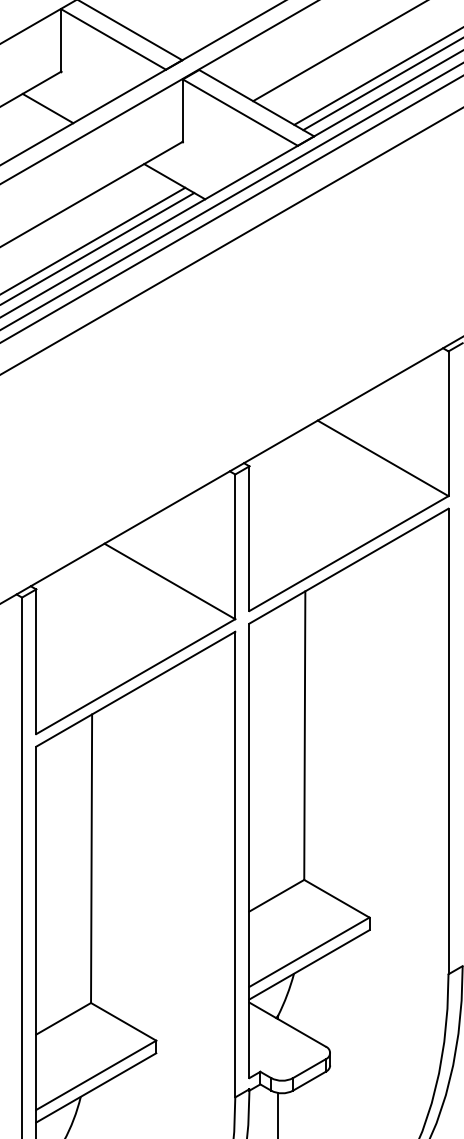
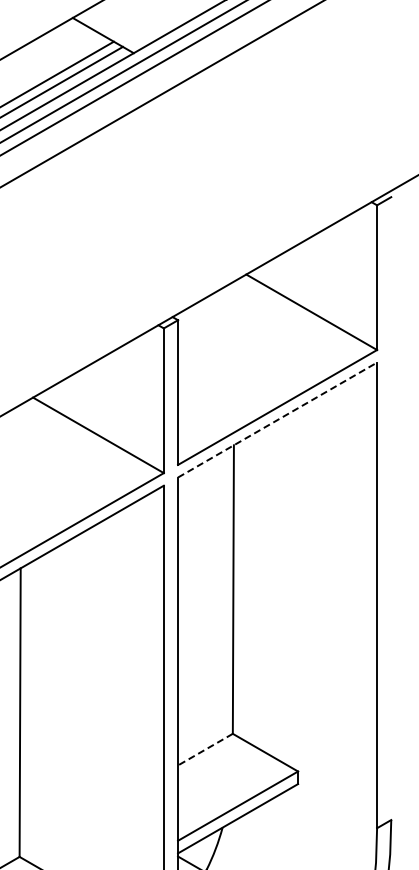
line: (348, 566) -> (277, 420), solid -> dashed
line: (276, 895) -> (205, 749), solid -> dashed

